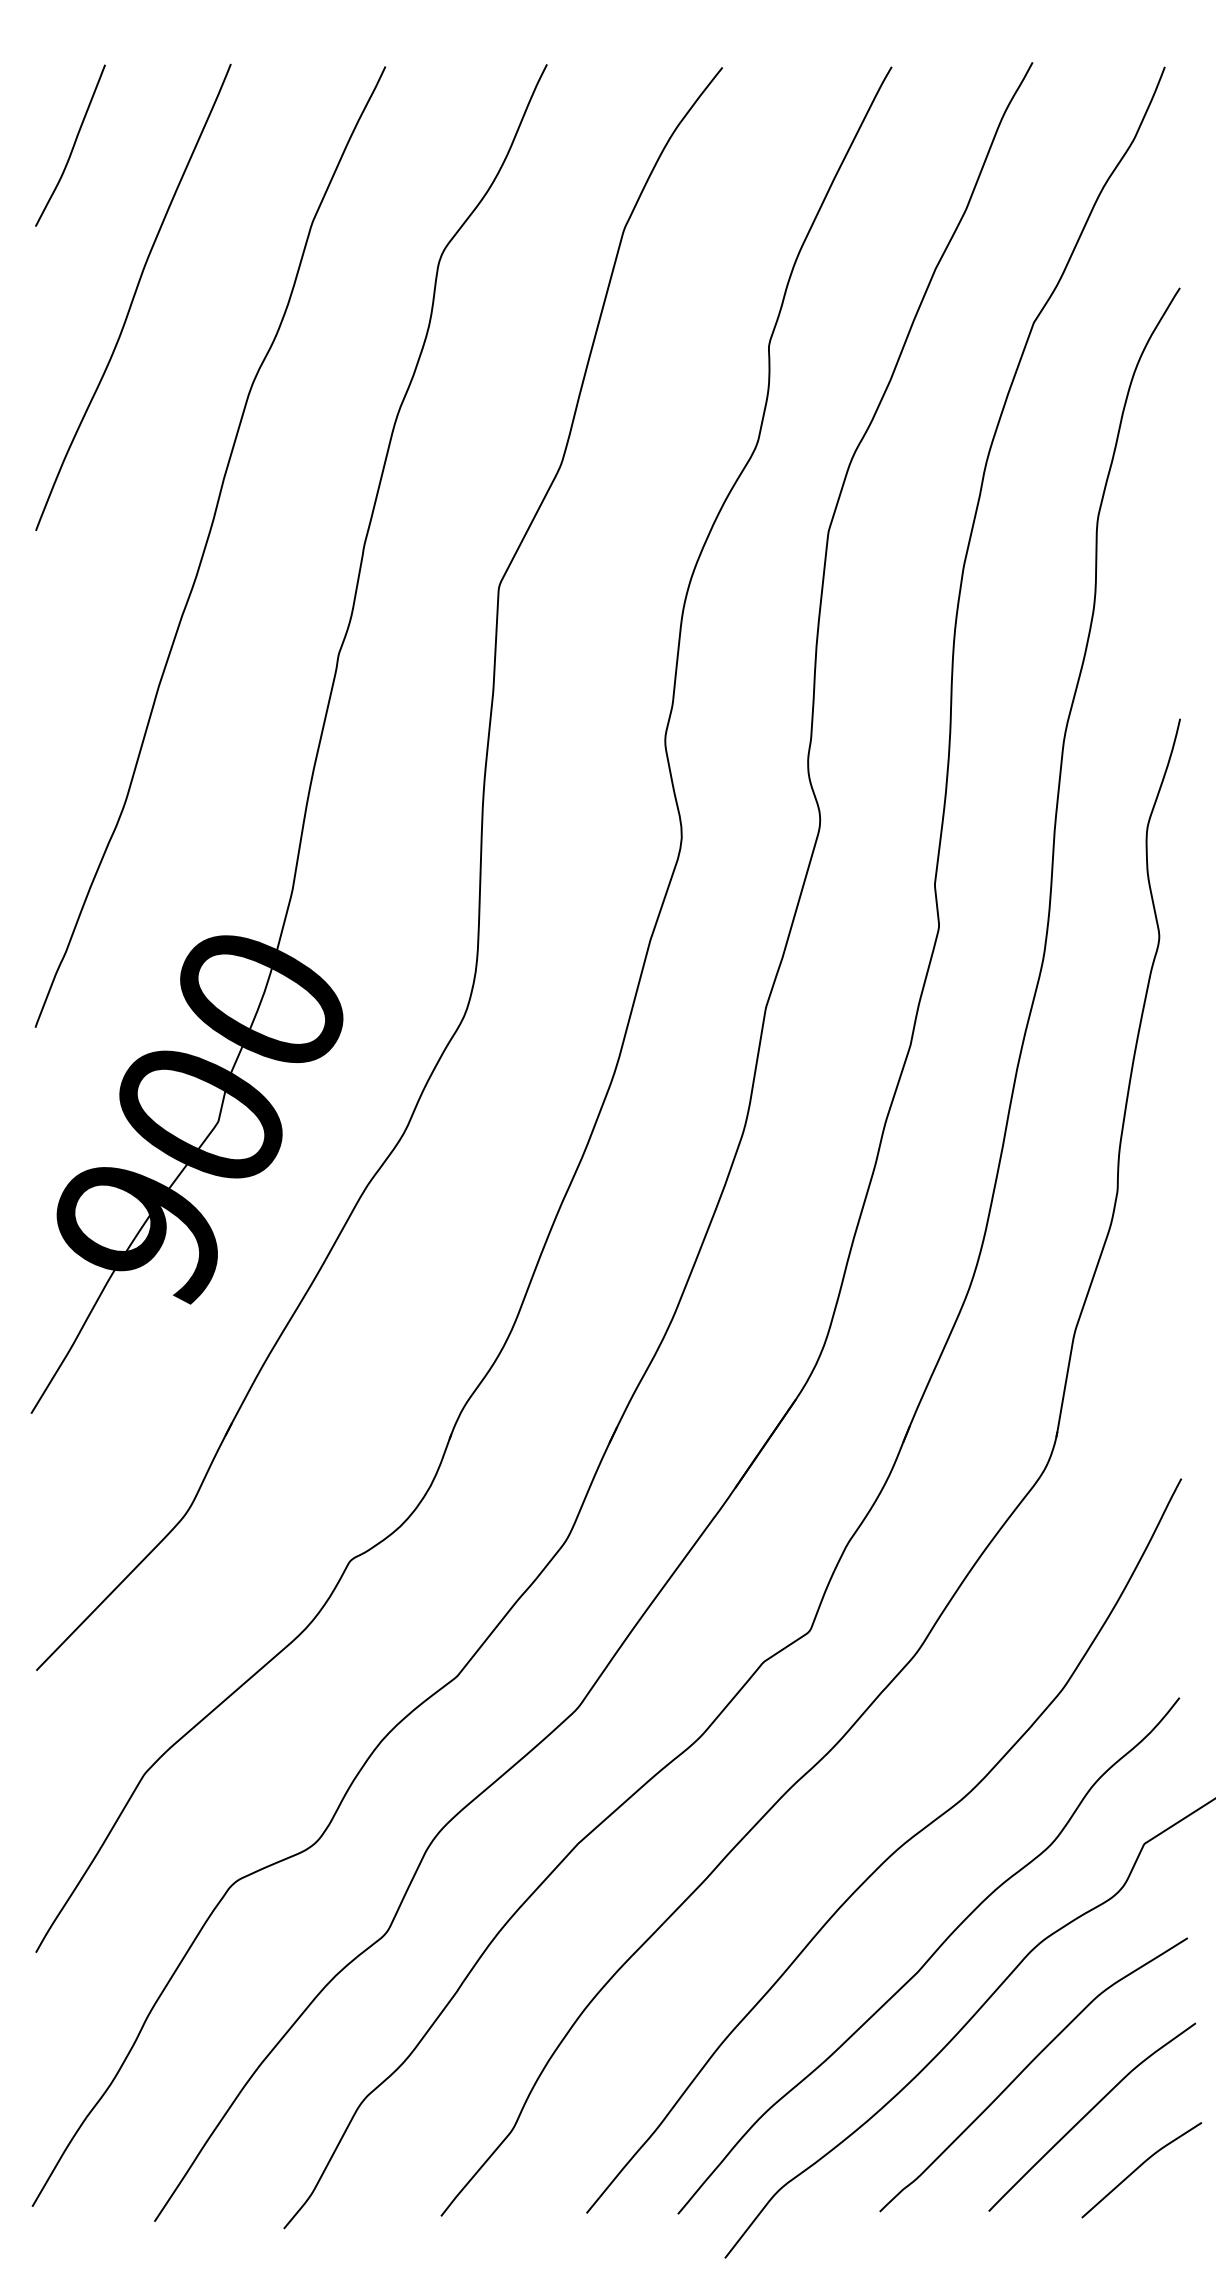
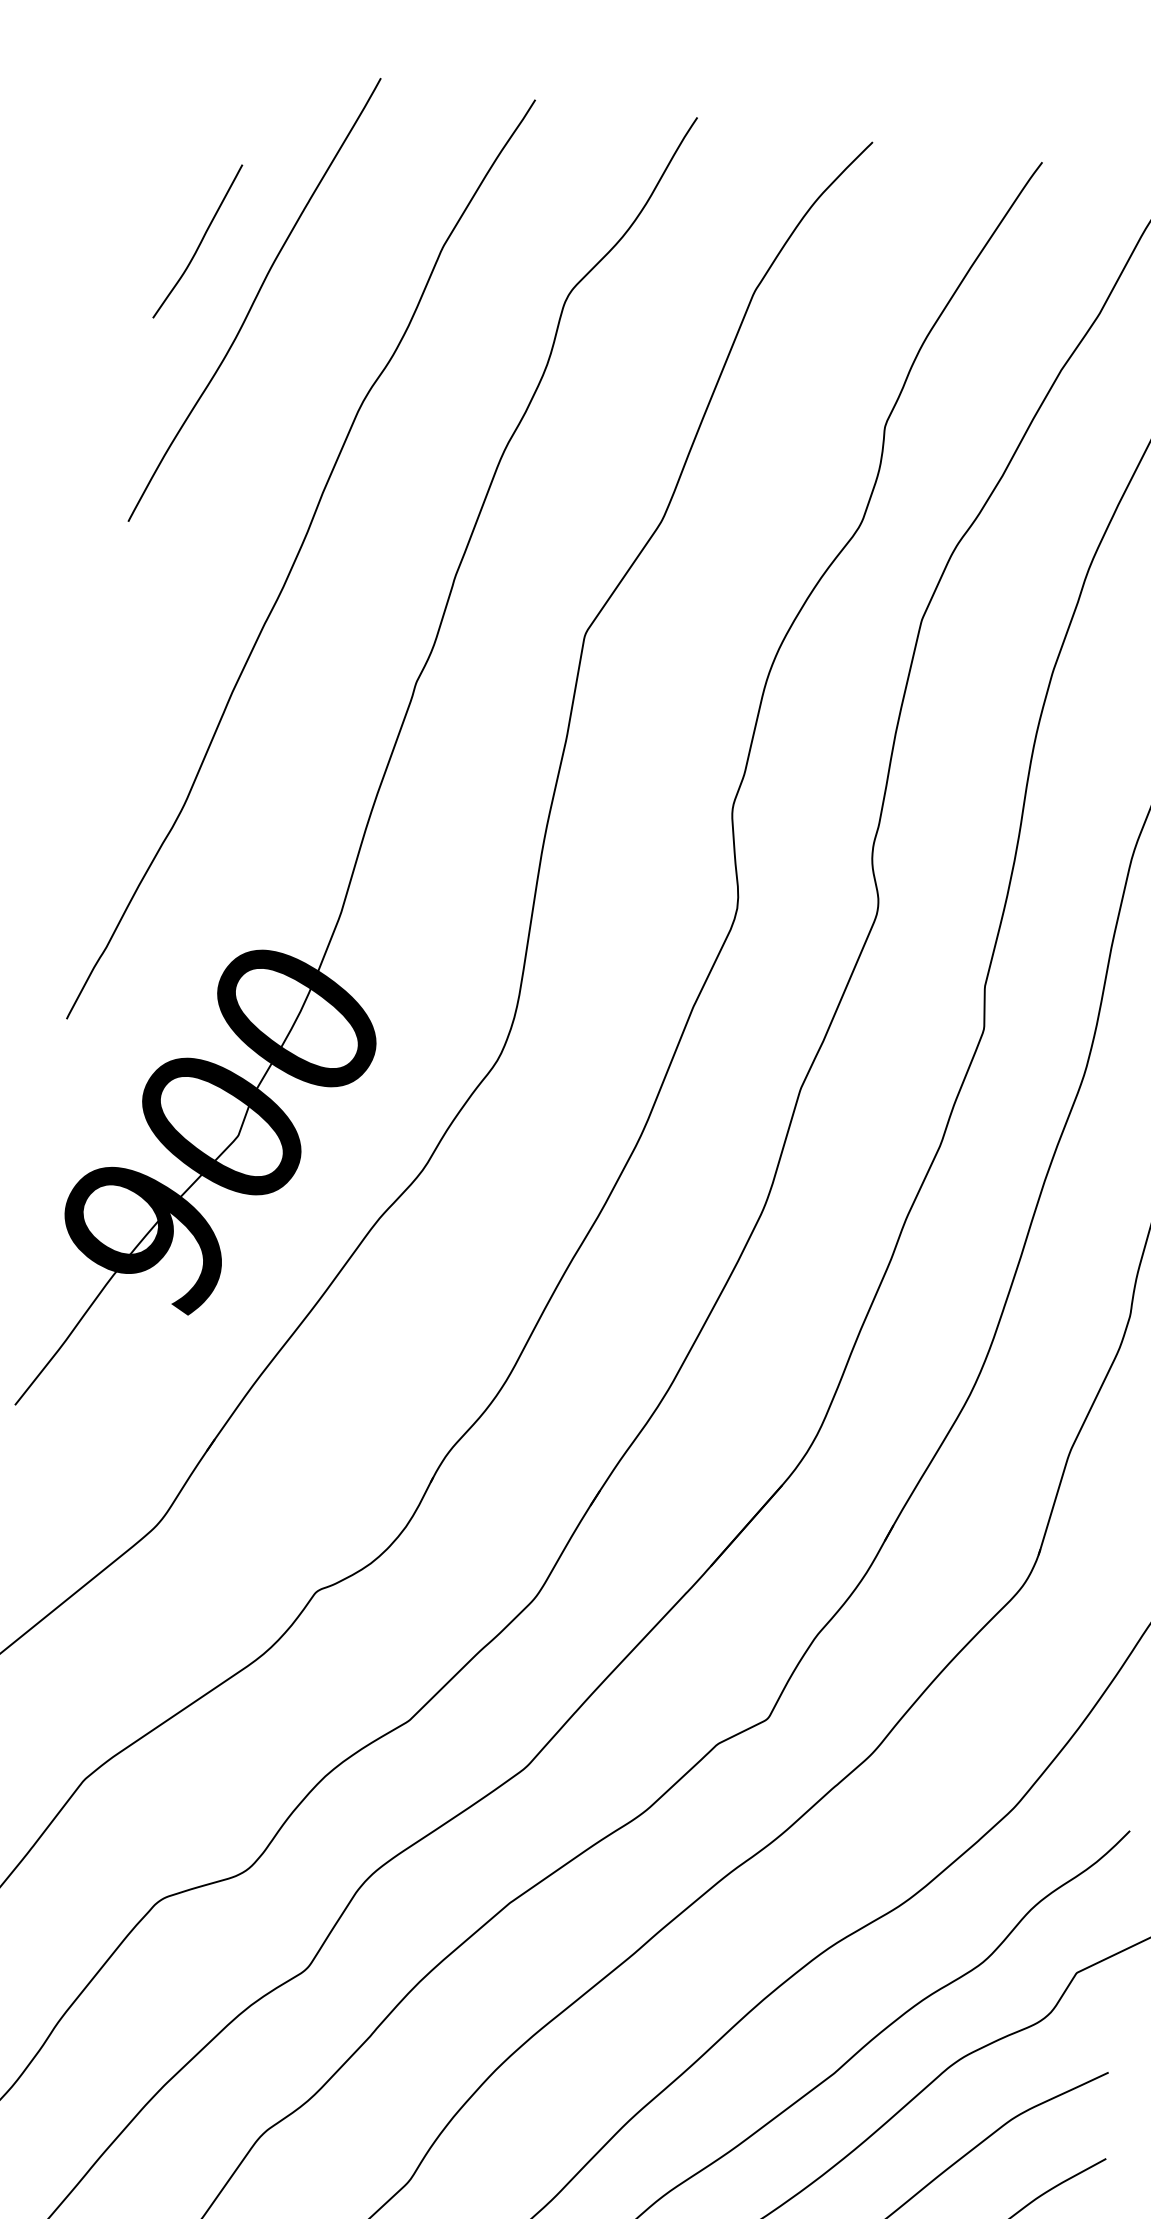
curve: (72, 146) -> (199, 242), moved

